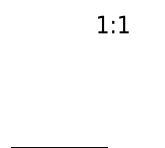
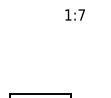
text: (123, 23) -> (81, 14), 1:1 -> 1:7

